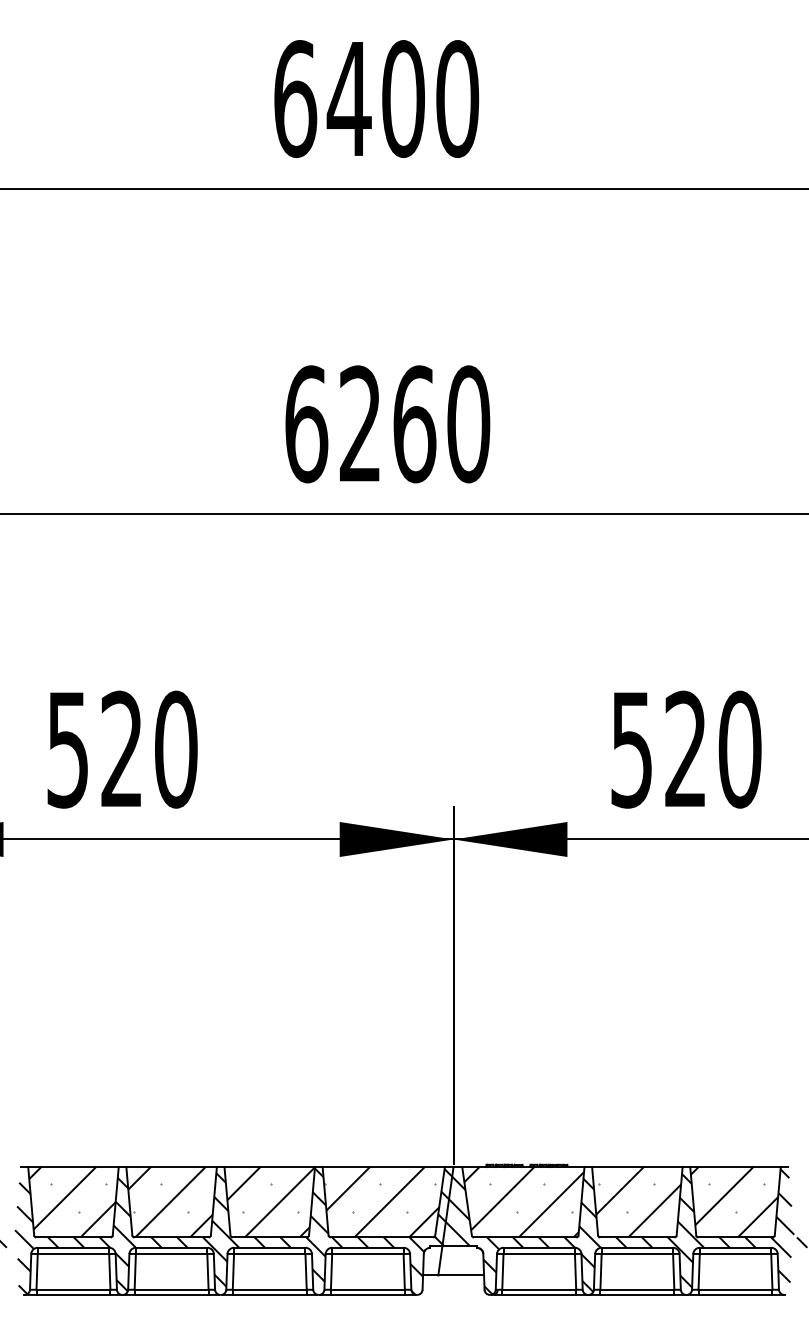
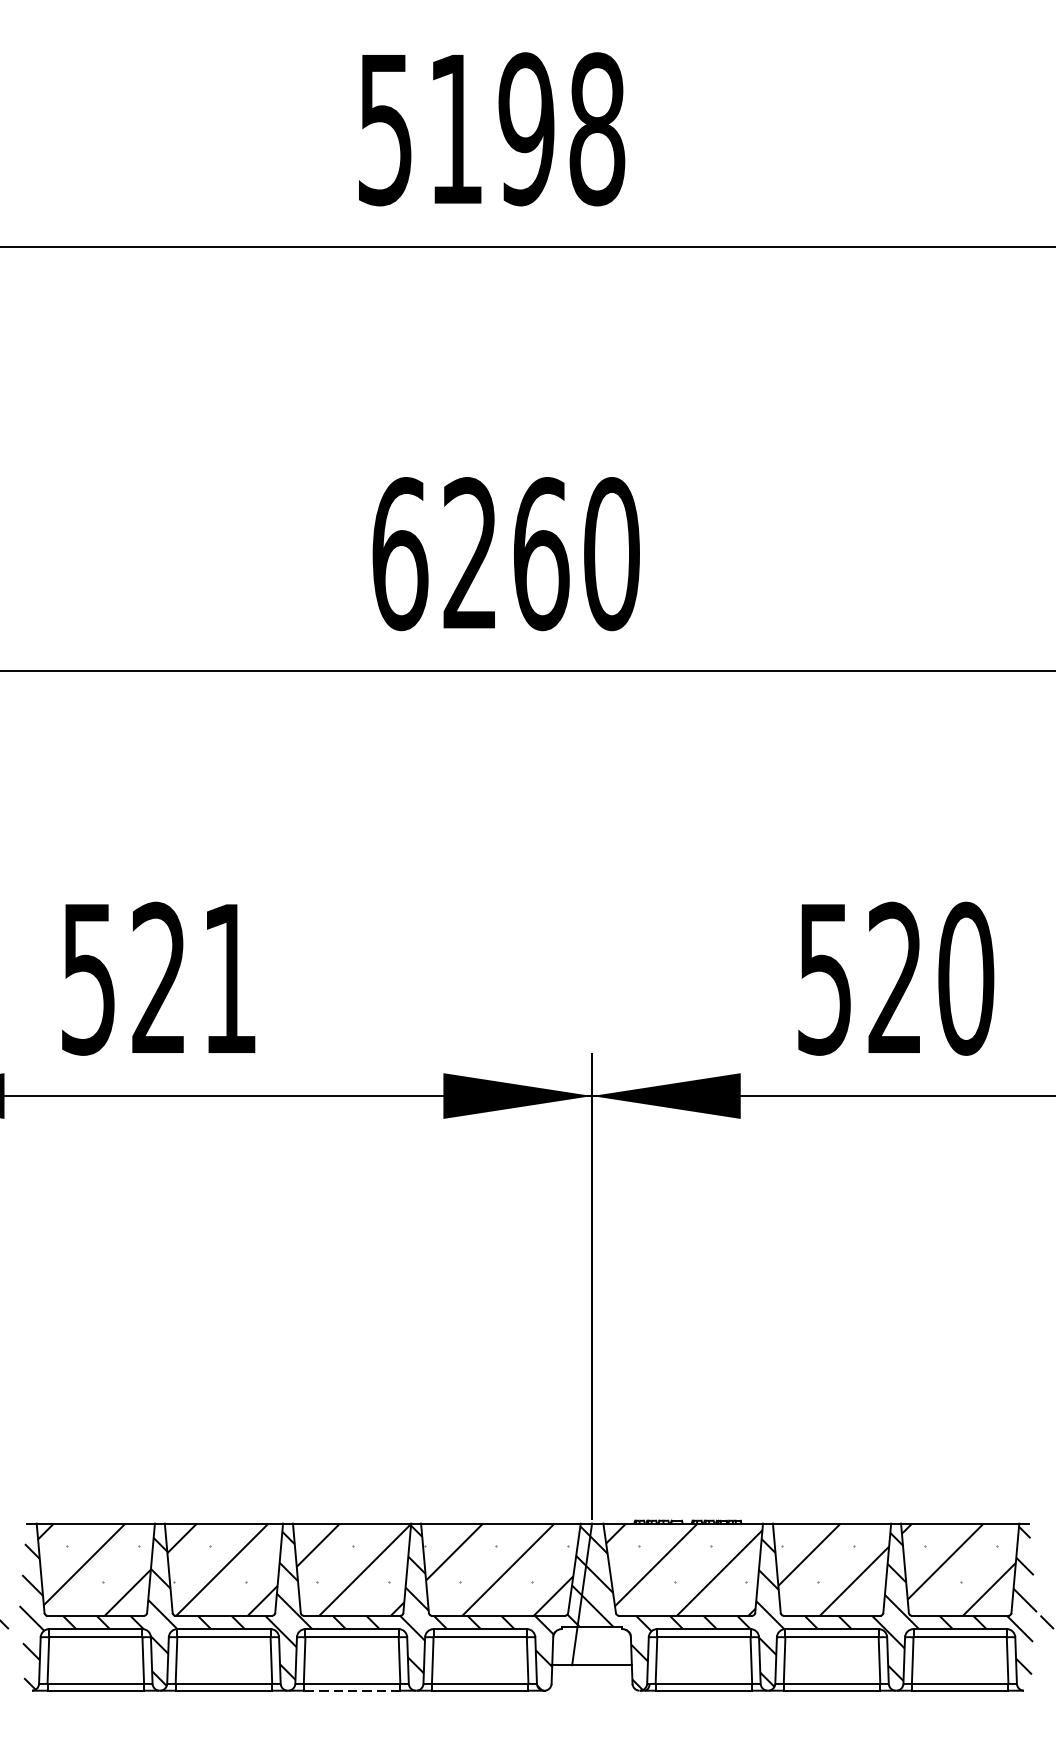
text: (376, 99) -> (491, 129), 6400 -> 5198
text: (176, 749) -> (230, 978), 520 -> 521
line: (269, 1294) -> (351, 1690), solid -> dashed

